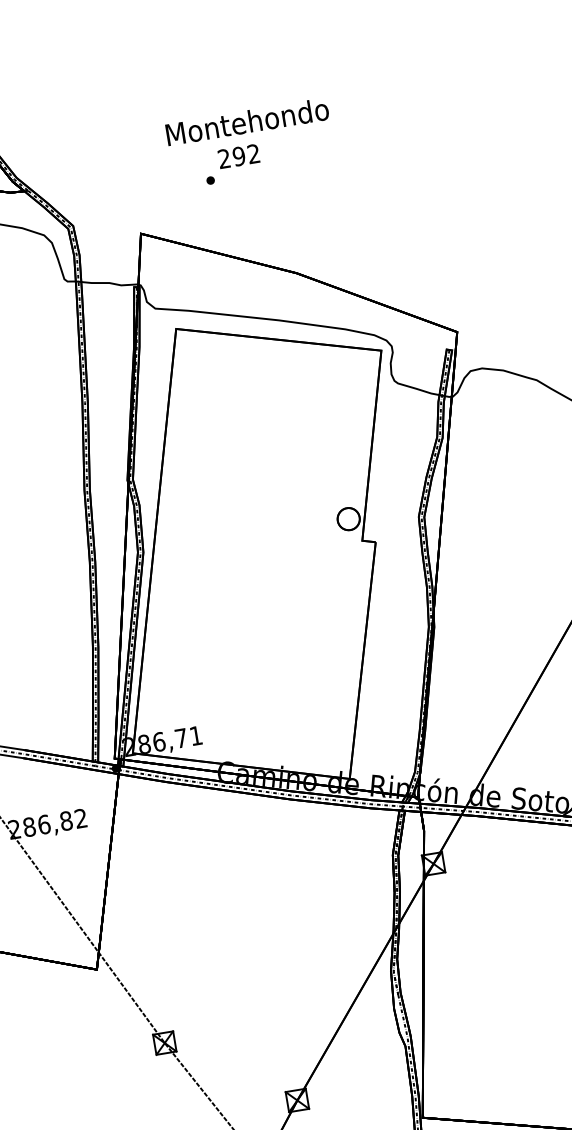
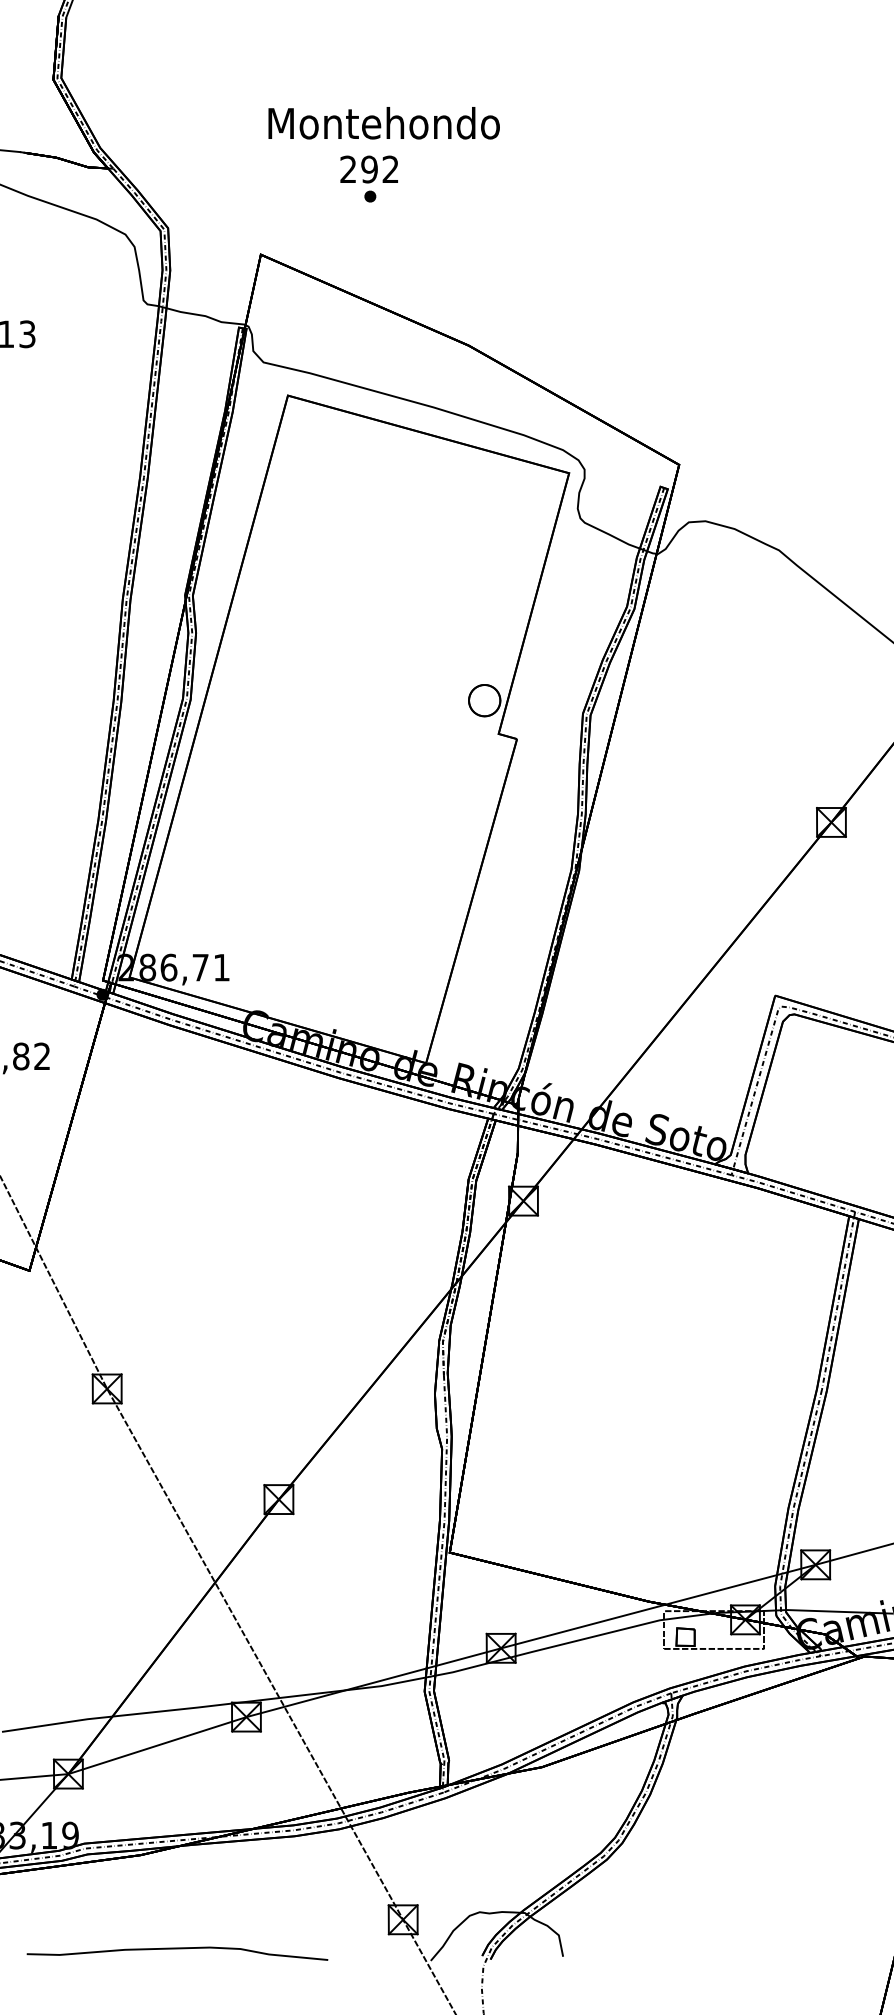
text: (247, 122) -> (383, 123), moved
text: (238, 156) -> (368, 169), moved

